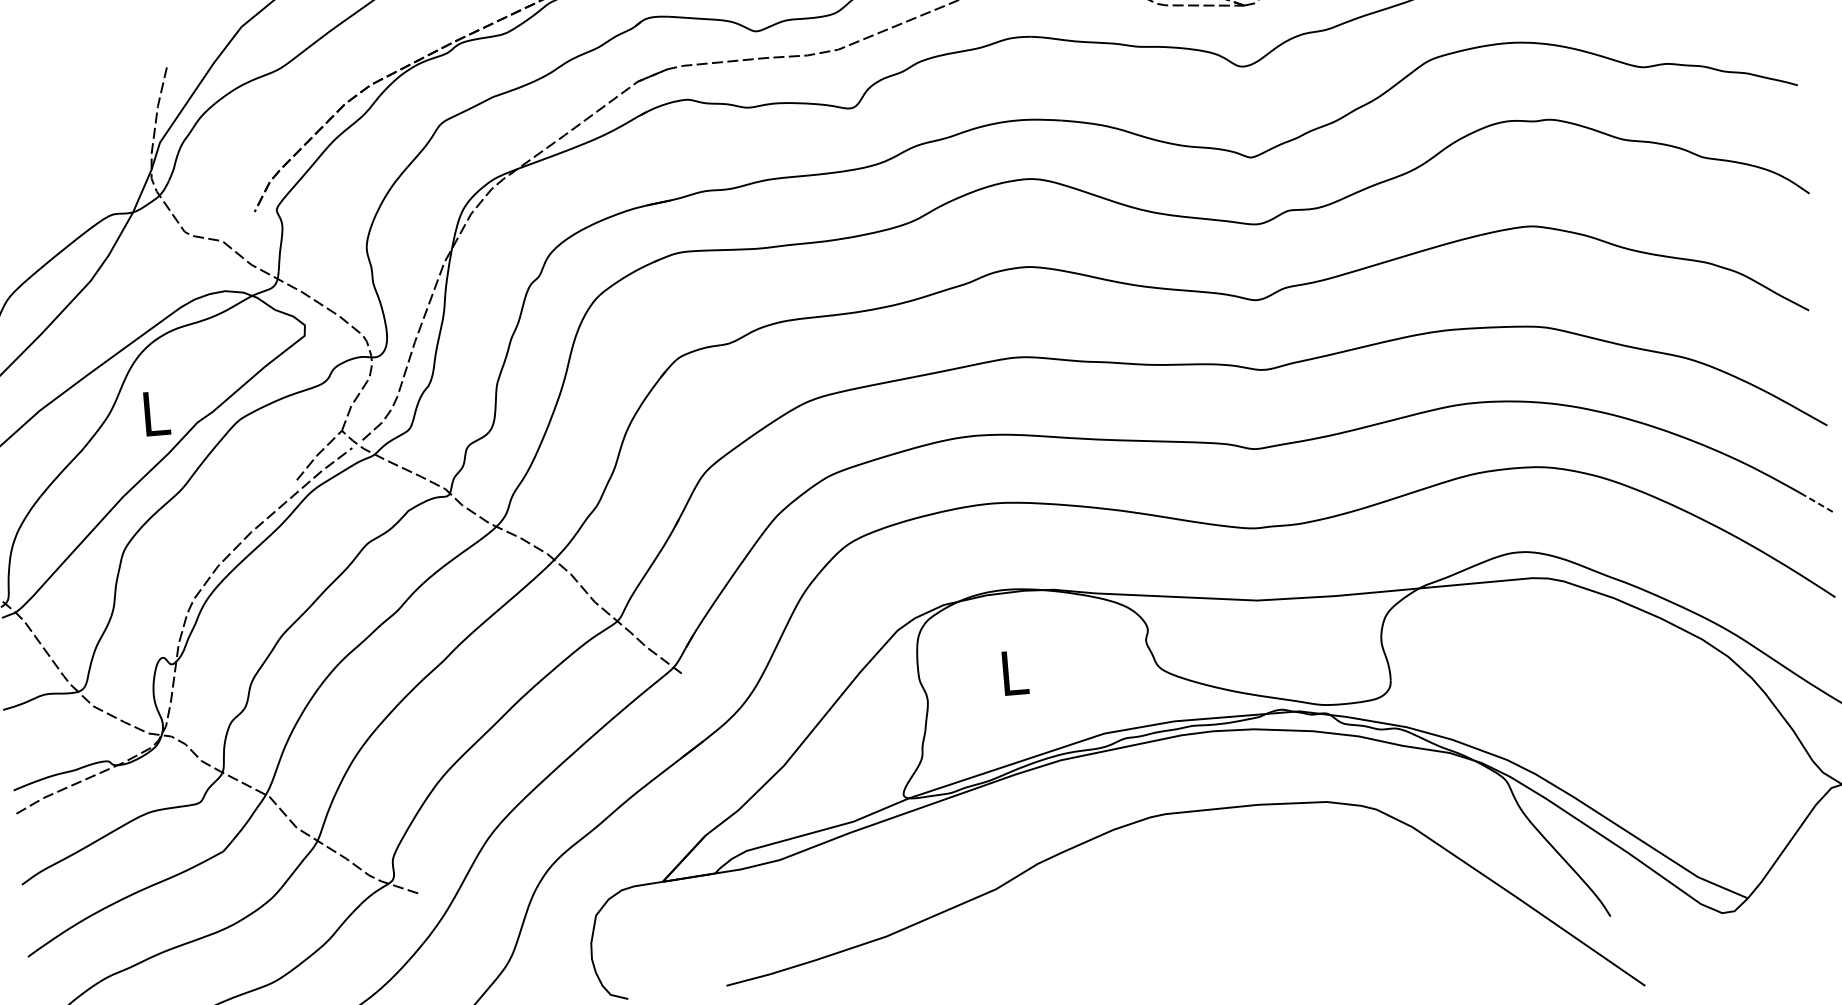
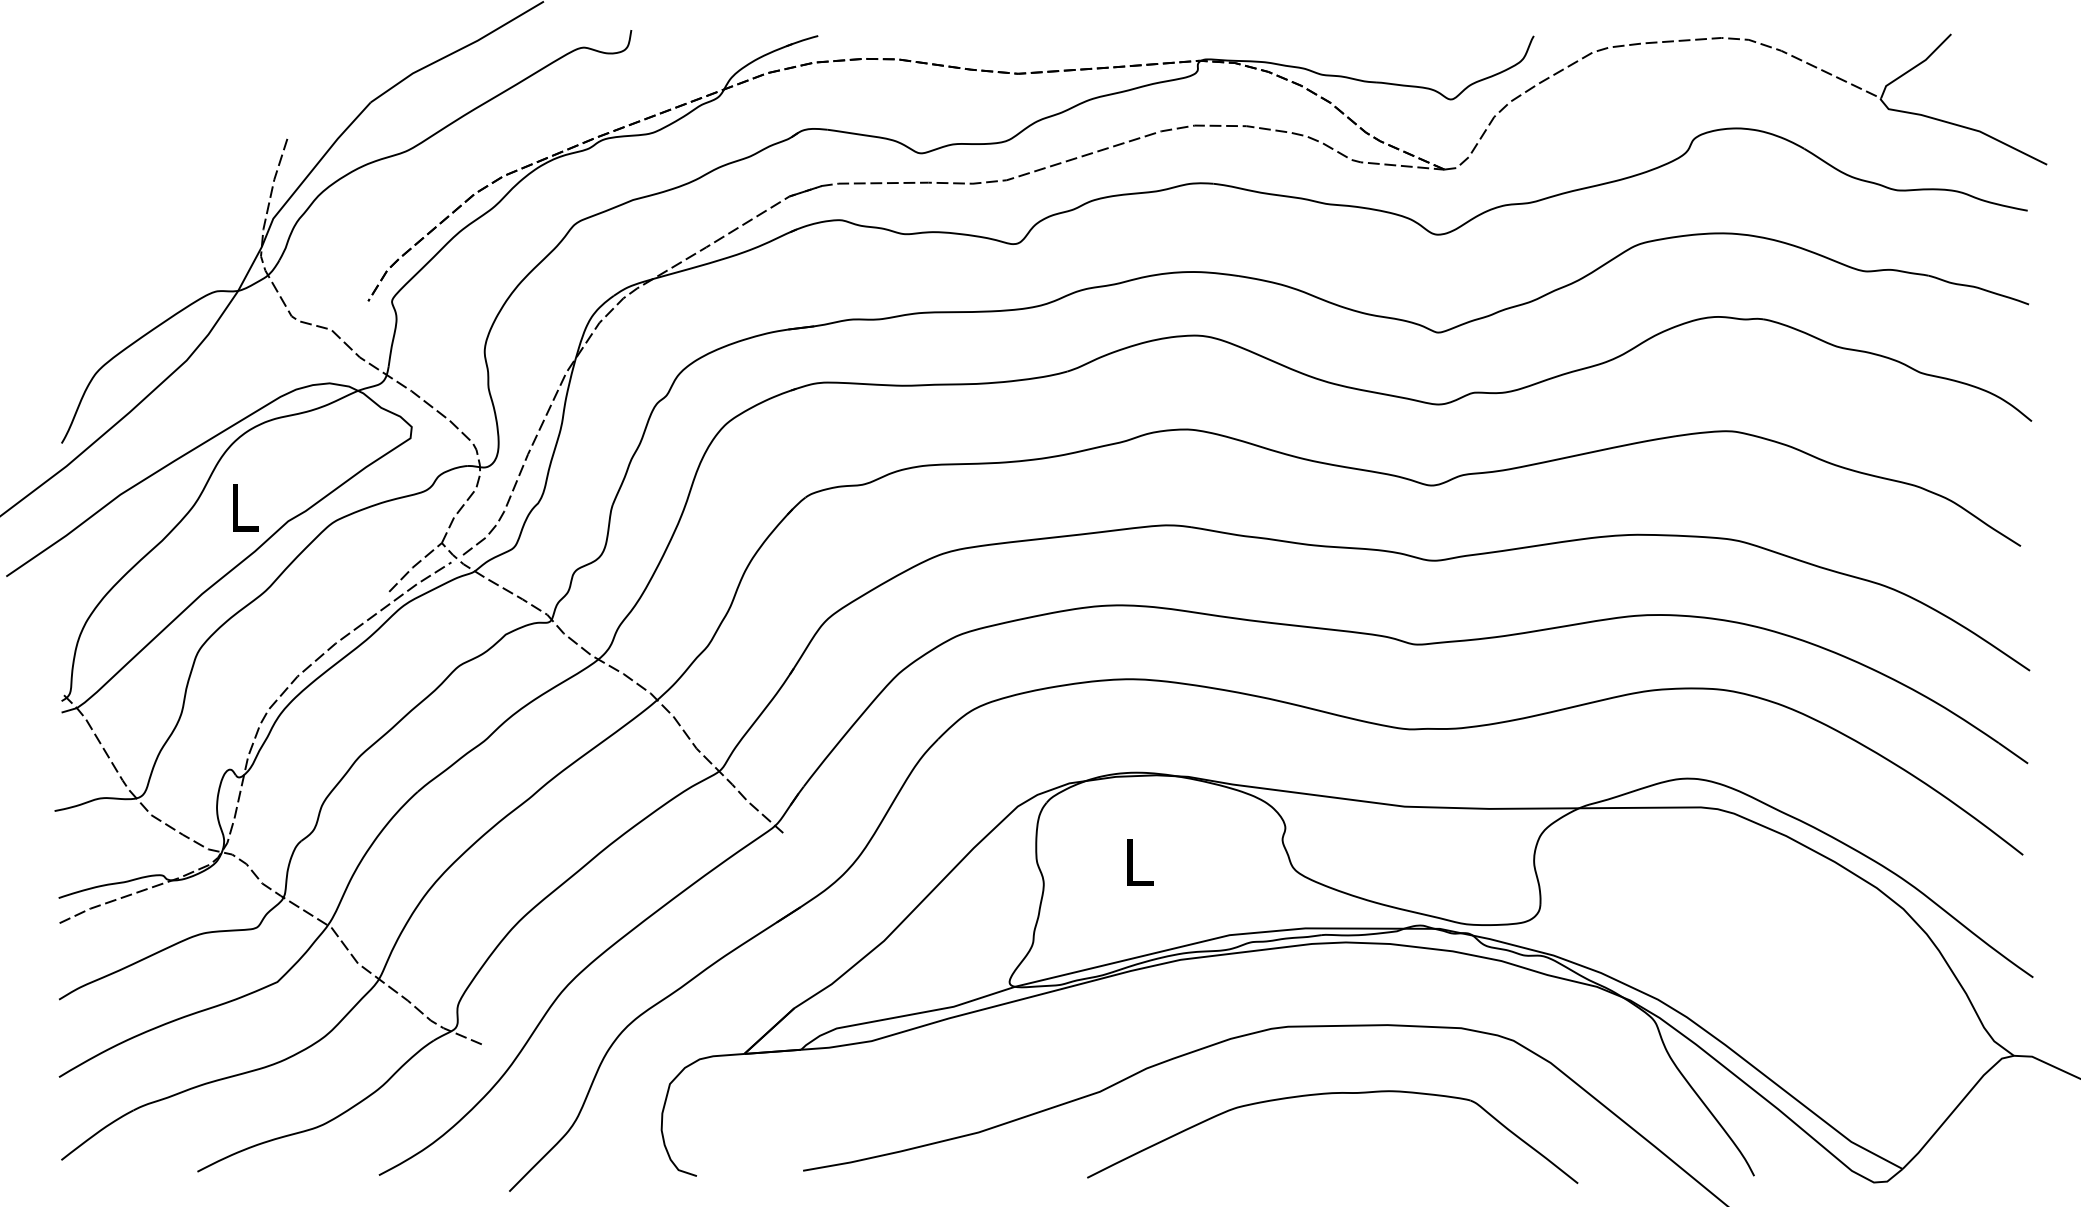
line: (1818, 503) -> (2013, 753), dashed -> solid
part: (1211, 873) -> (1331, 1094), added

